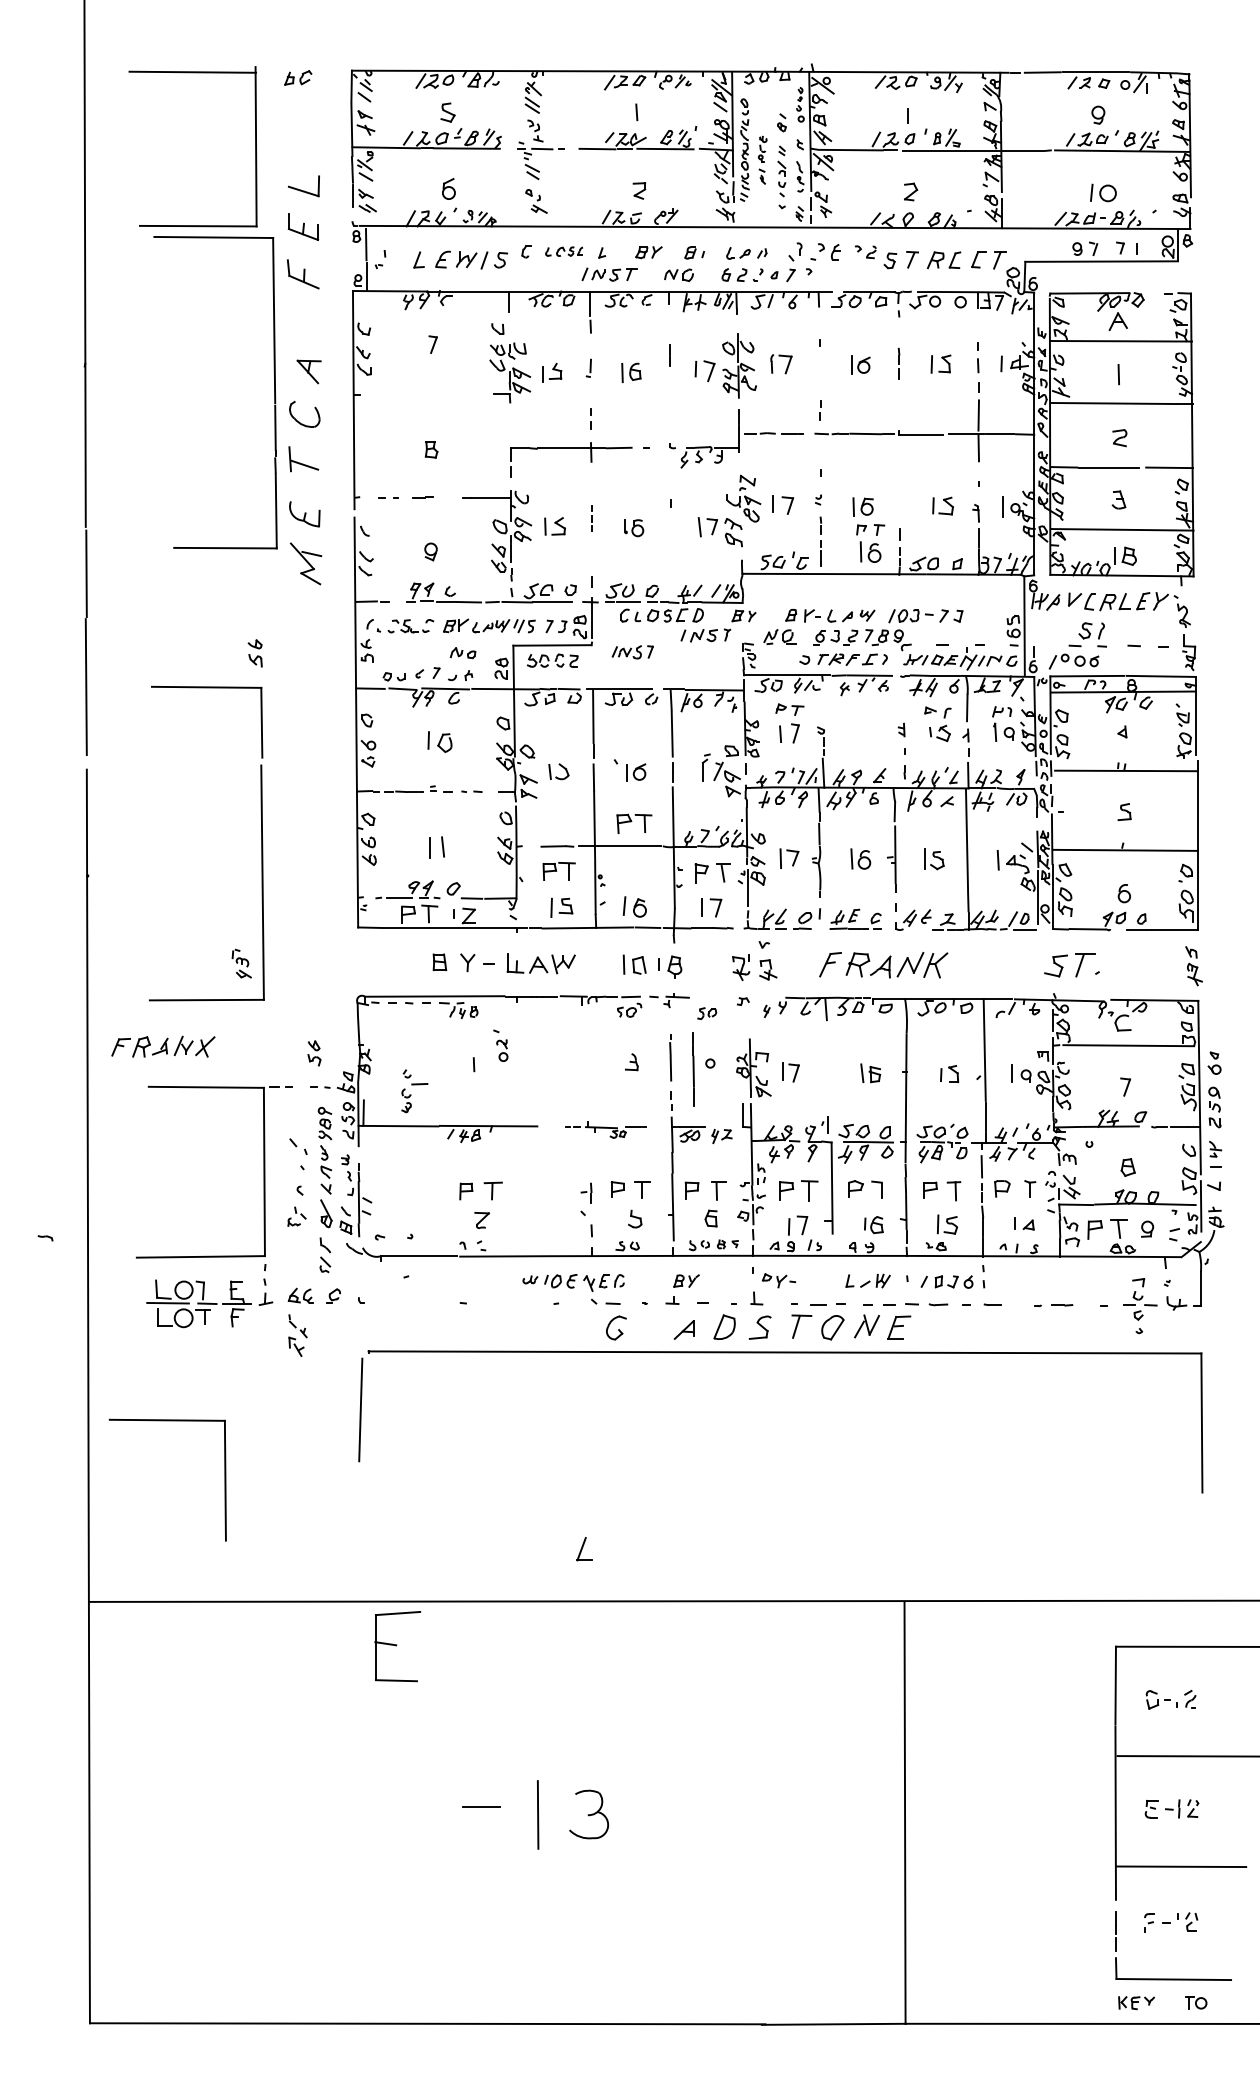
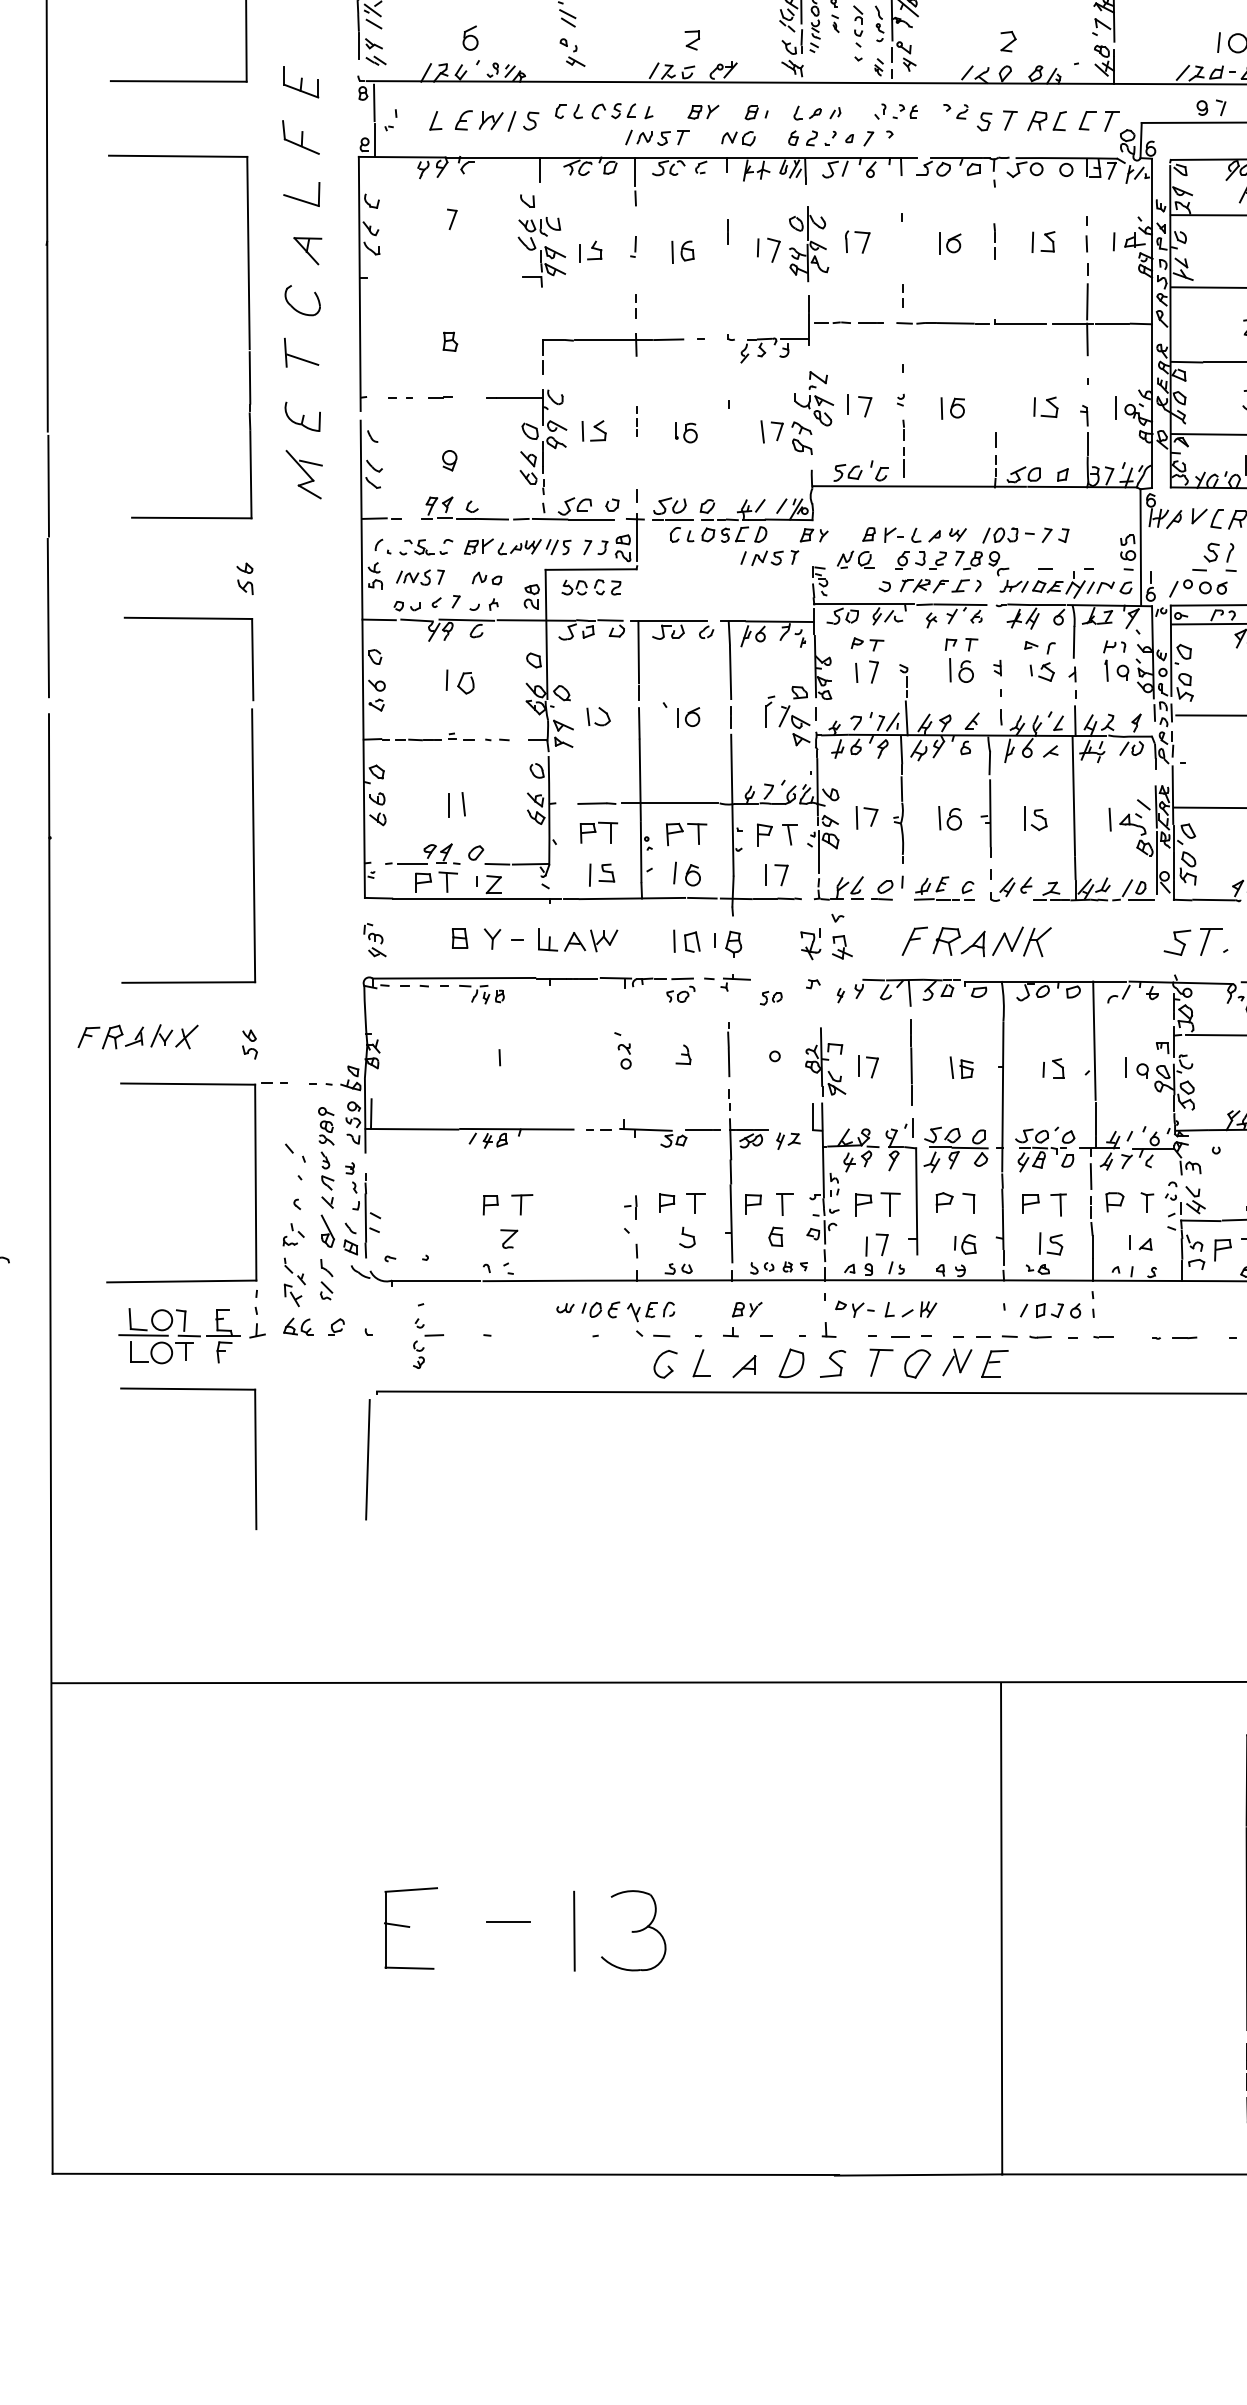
part: (303, 186) -> (301, 194), moved
part: (564, 251) -> (605, 110), size x1.43
part: (814, 252) -> (896, 112), size x0.71
part: (274, 392) -> (248, 336), moved
part: (870, 543) -> (961, 660), moved
part: (632, 652) -> (420, 577), moved
part: (634, 823) -> (686, 833), moved
part: (241, 963) -> (374, 939), moved
part: (500, 1045) -> (622, 1050), moved
part: (314, 1053) -> (250, 1044), moved
line: (693, 1069) -> (911, 1063), moved
part: (414, 1091) -> (428, 1343), moved
part: (605, 1129) -> (652, 1133), size x1.43
part: (867, 1280) -> (910, 1308), moved
part: (297, 1335) -> (294, 1282), moved
part: (224, 1479) -> (254, 1458), moved
part: (584, 1549) -> (701, 1363), moved
part: (397, 1646) -> (410, 1928), moved
part: (588, 1814) -> (633, 1930), size x1.43

